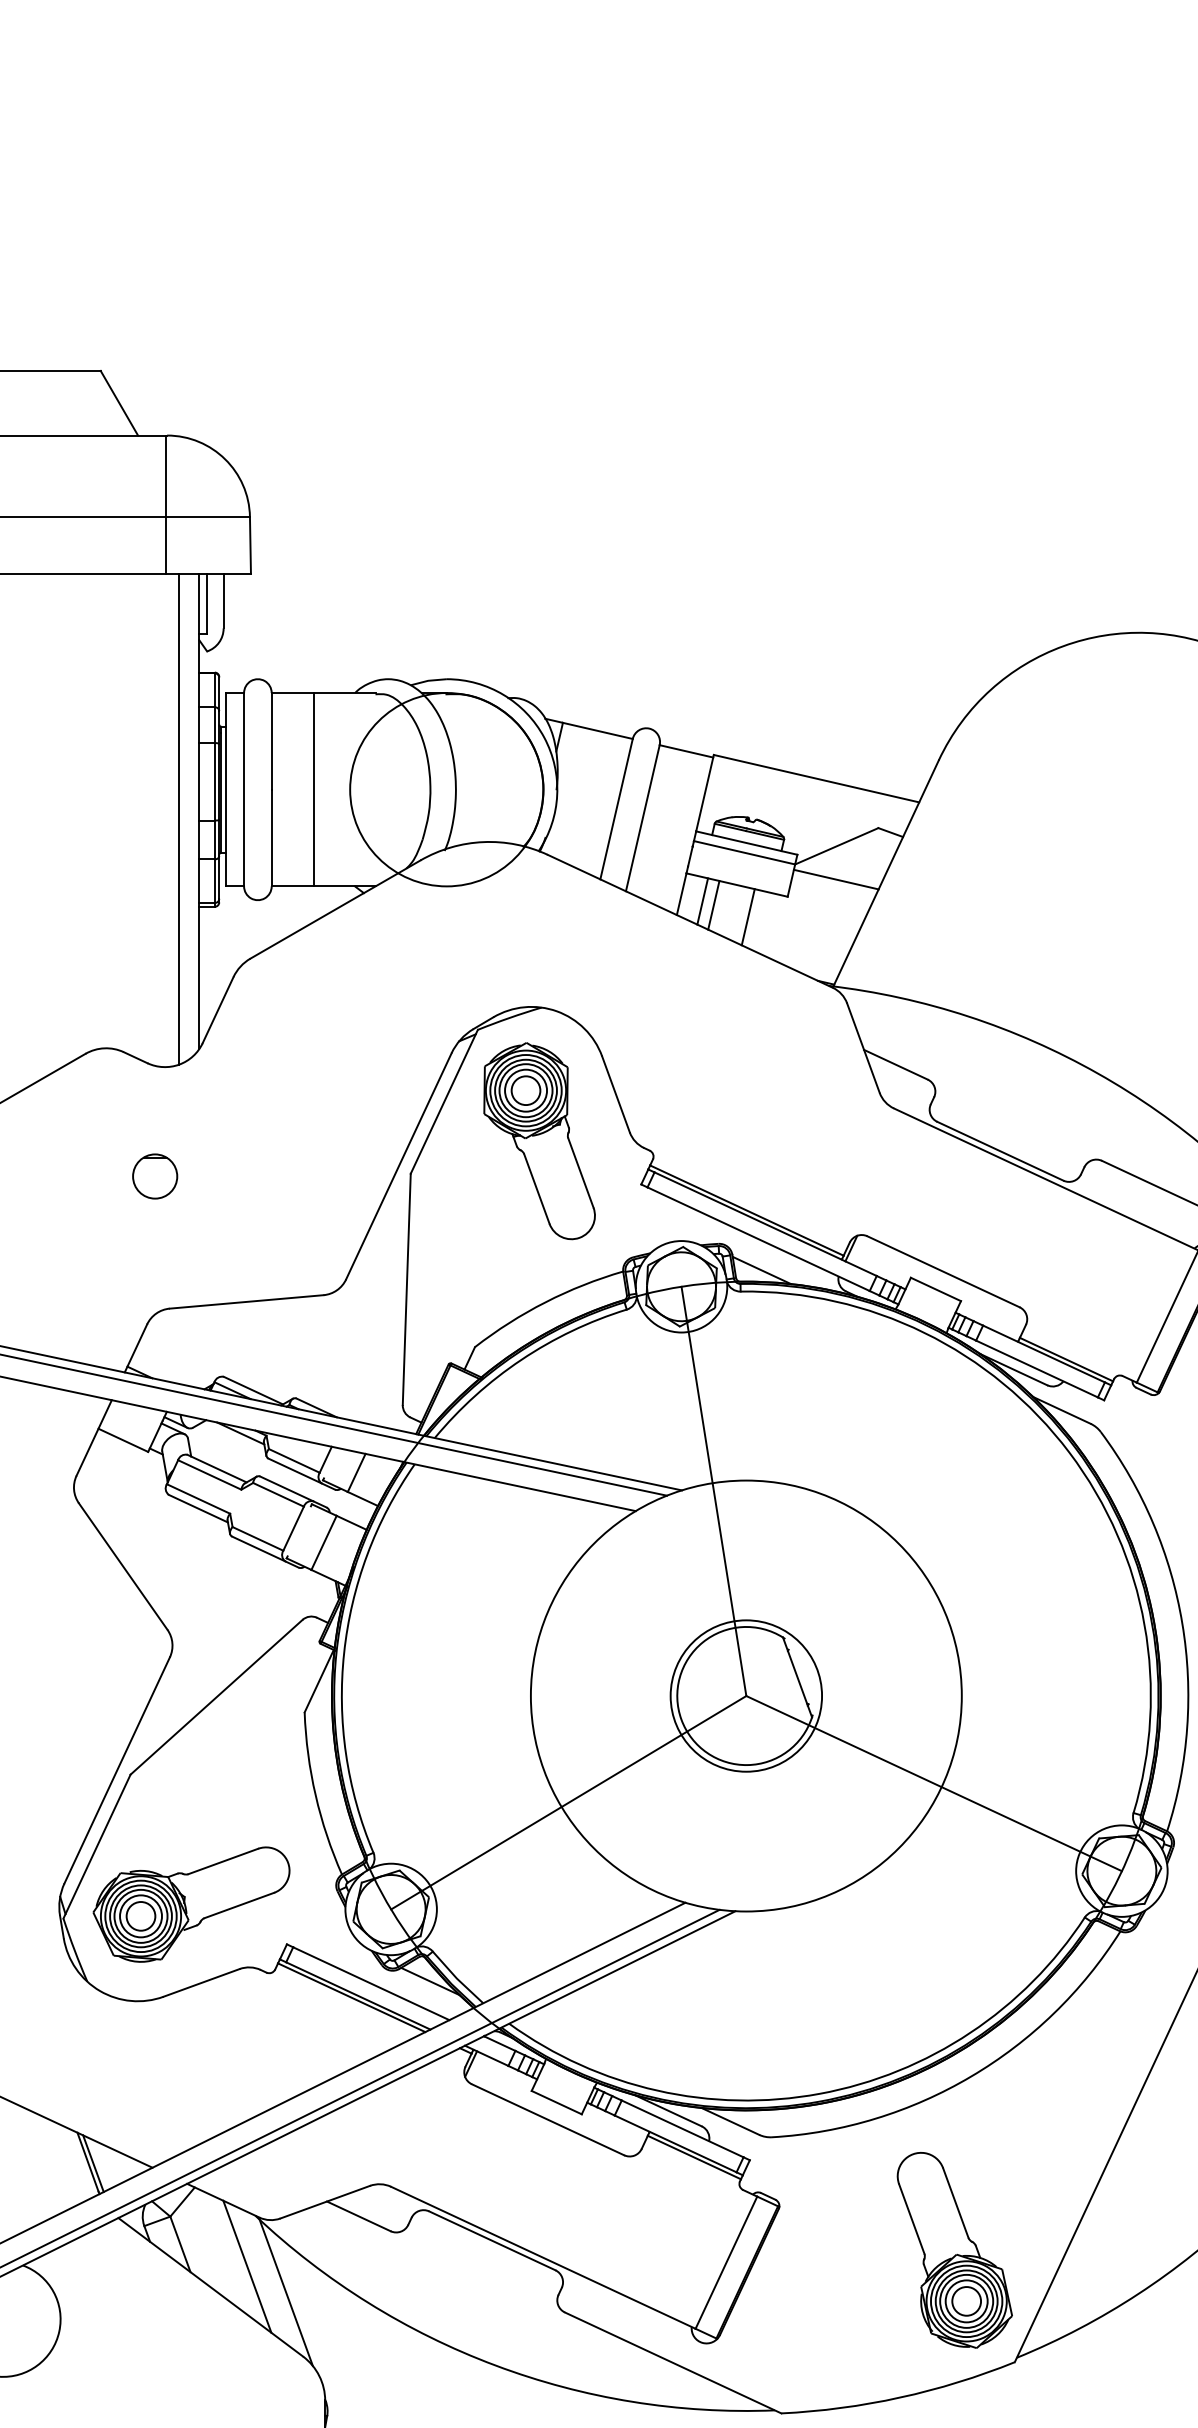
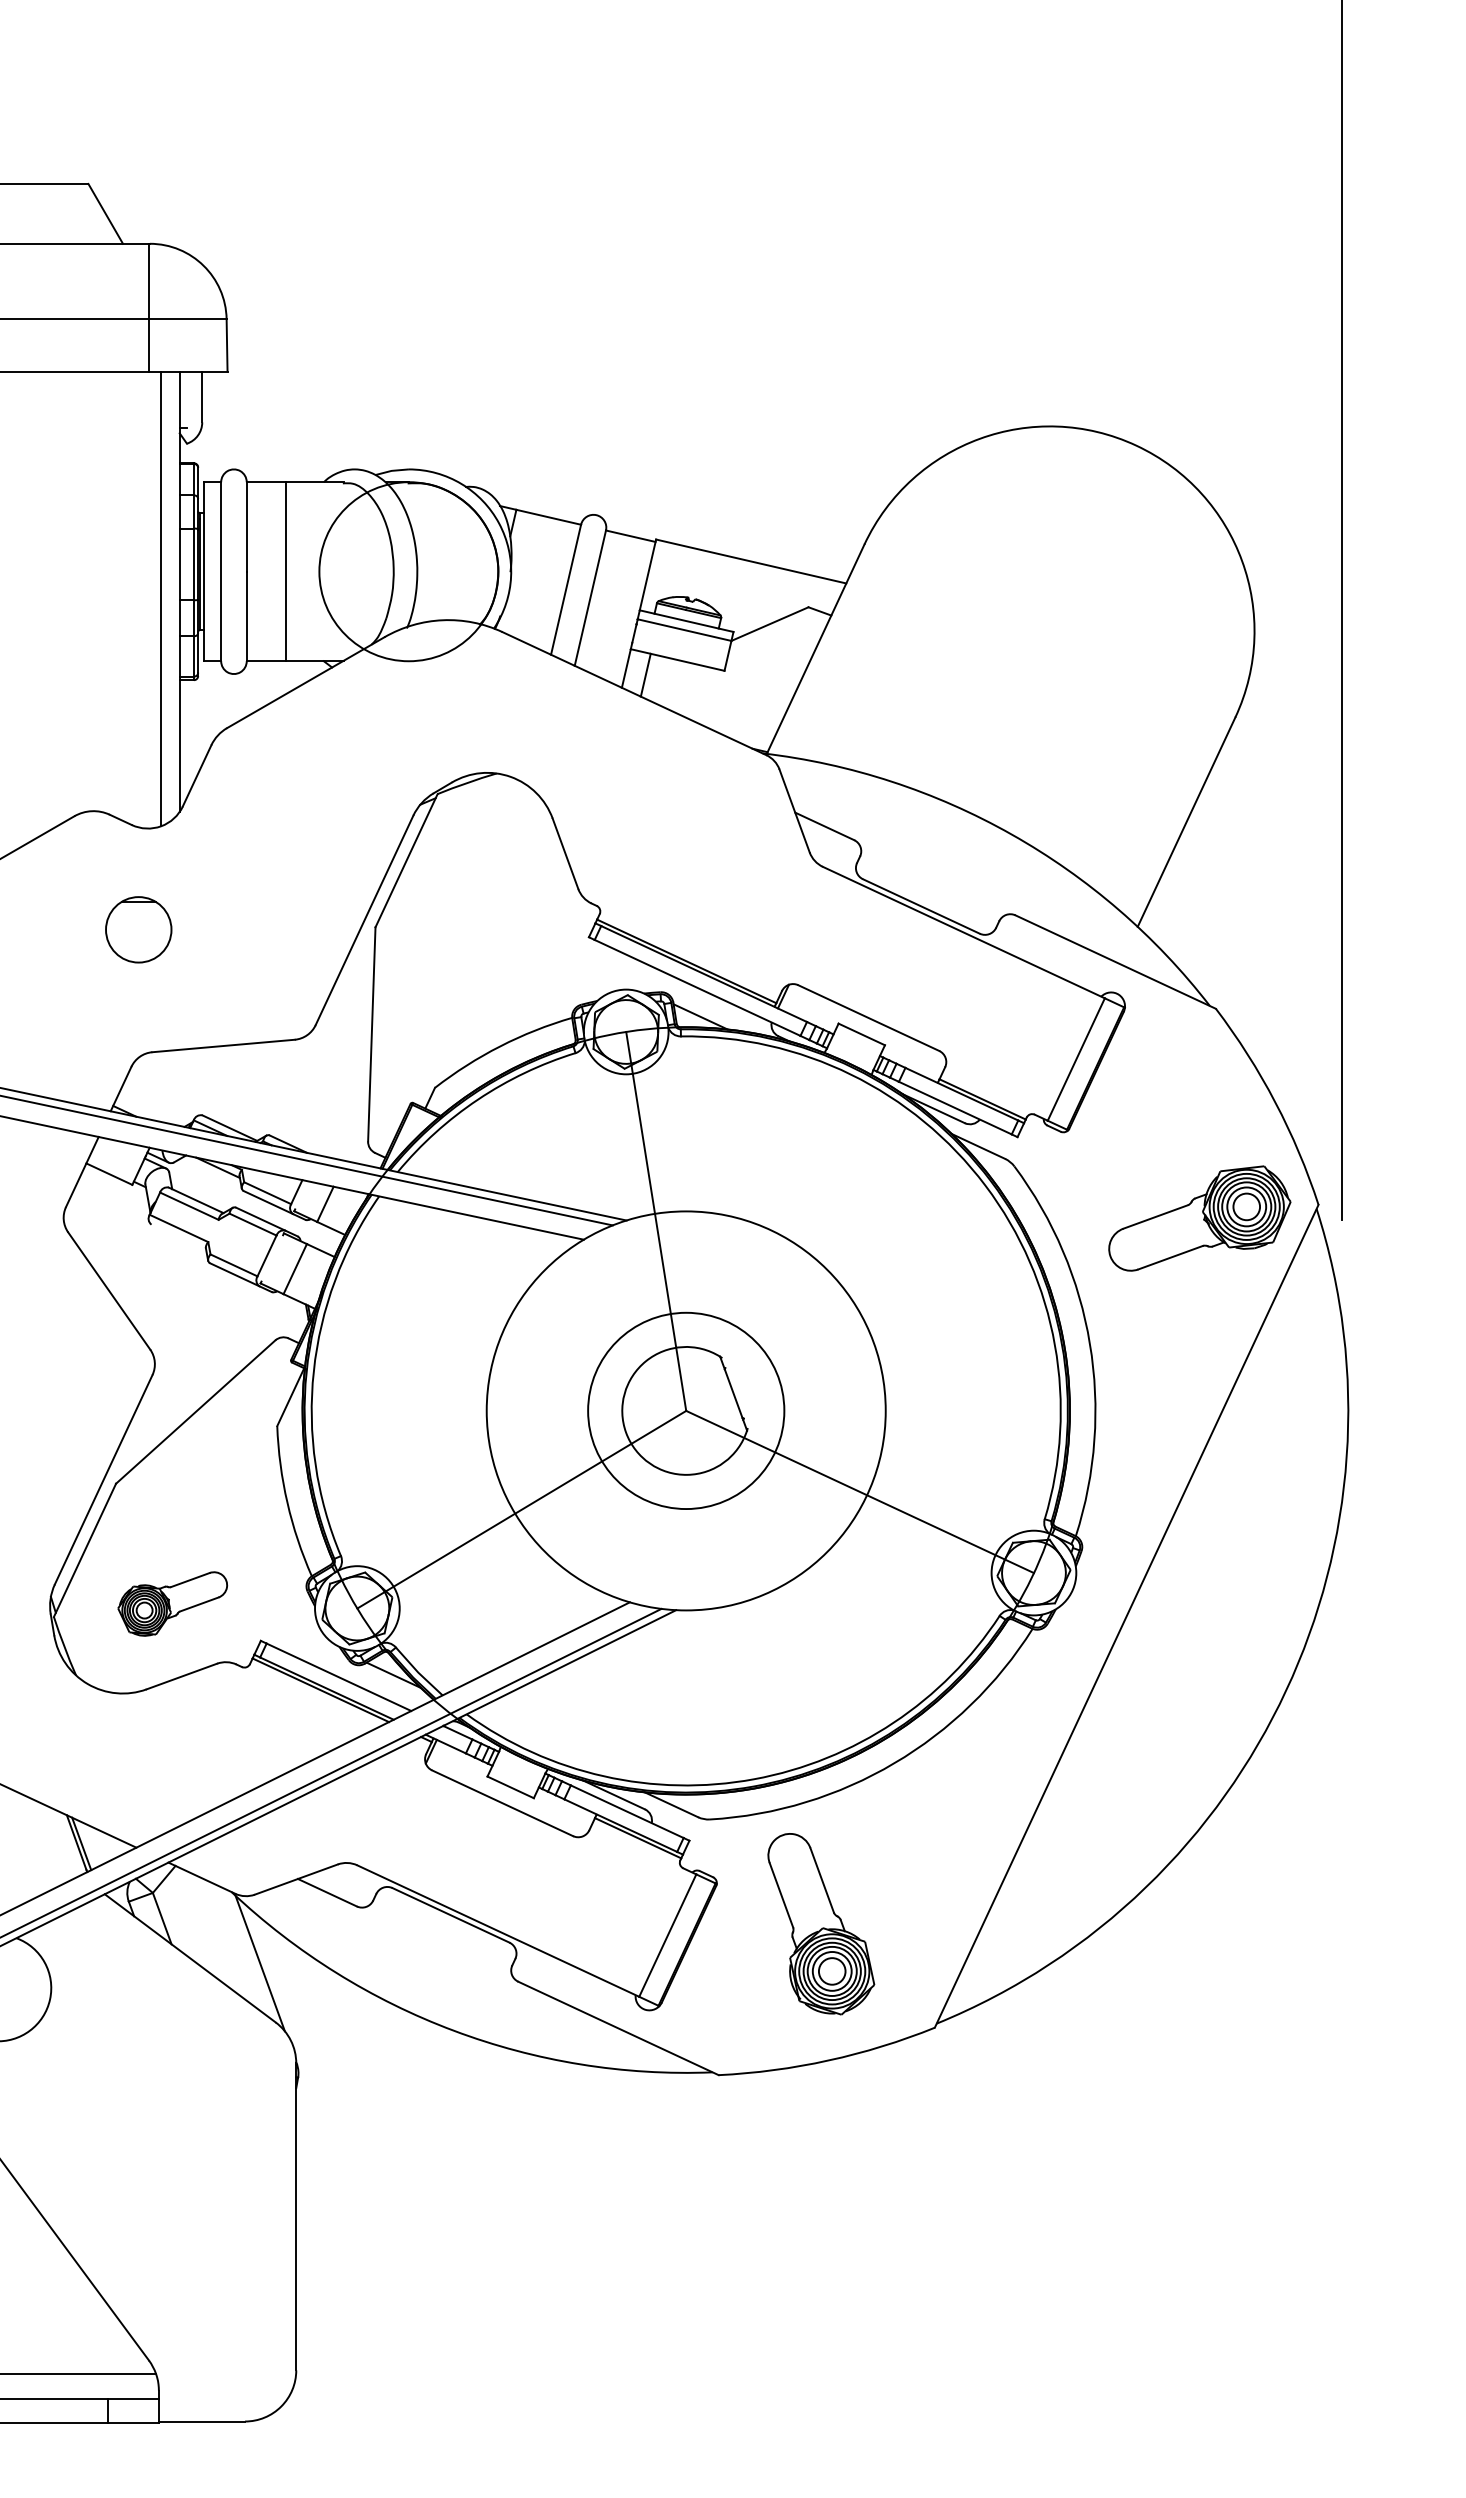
line: (206, 603) -> (186, 399), removed
line: (836, 879) -> (769, 654), removed
line: (713, 905) -> (655, 678), removed
line: (748, 916) -> (688, 689), removed
part: (539, 1140) -> (494, 896), removed
part: (154, 1176) -> (138, 929), size x1.6
line: (197, 1508) -> (178, 1237), removed
circle: (746, 1695) -> (686, 1410), size x1.4
part: (191, 1904) -> (172, 1603), size x0.6
part: (955, 2250) -> (821, 1924), moved
line: (246, 2266) -> (223, 1939), removed

